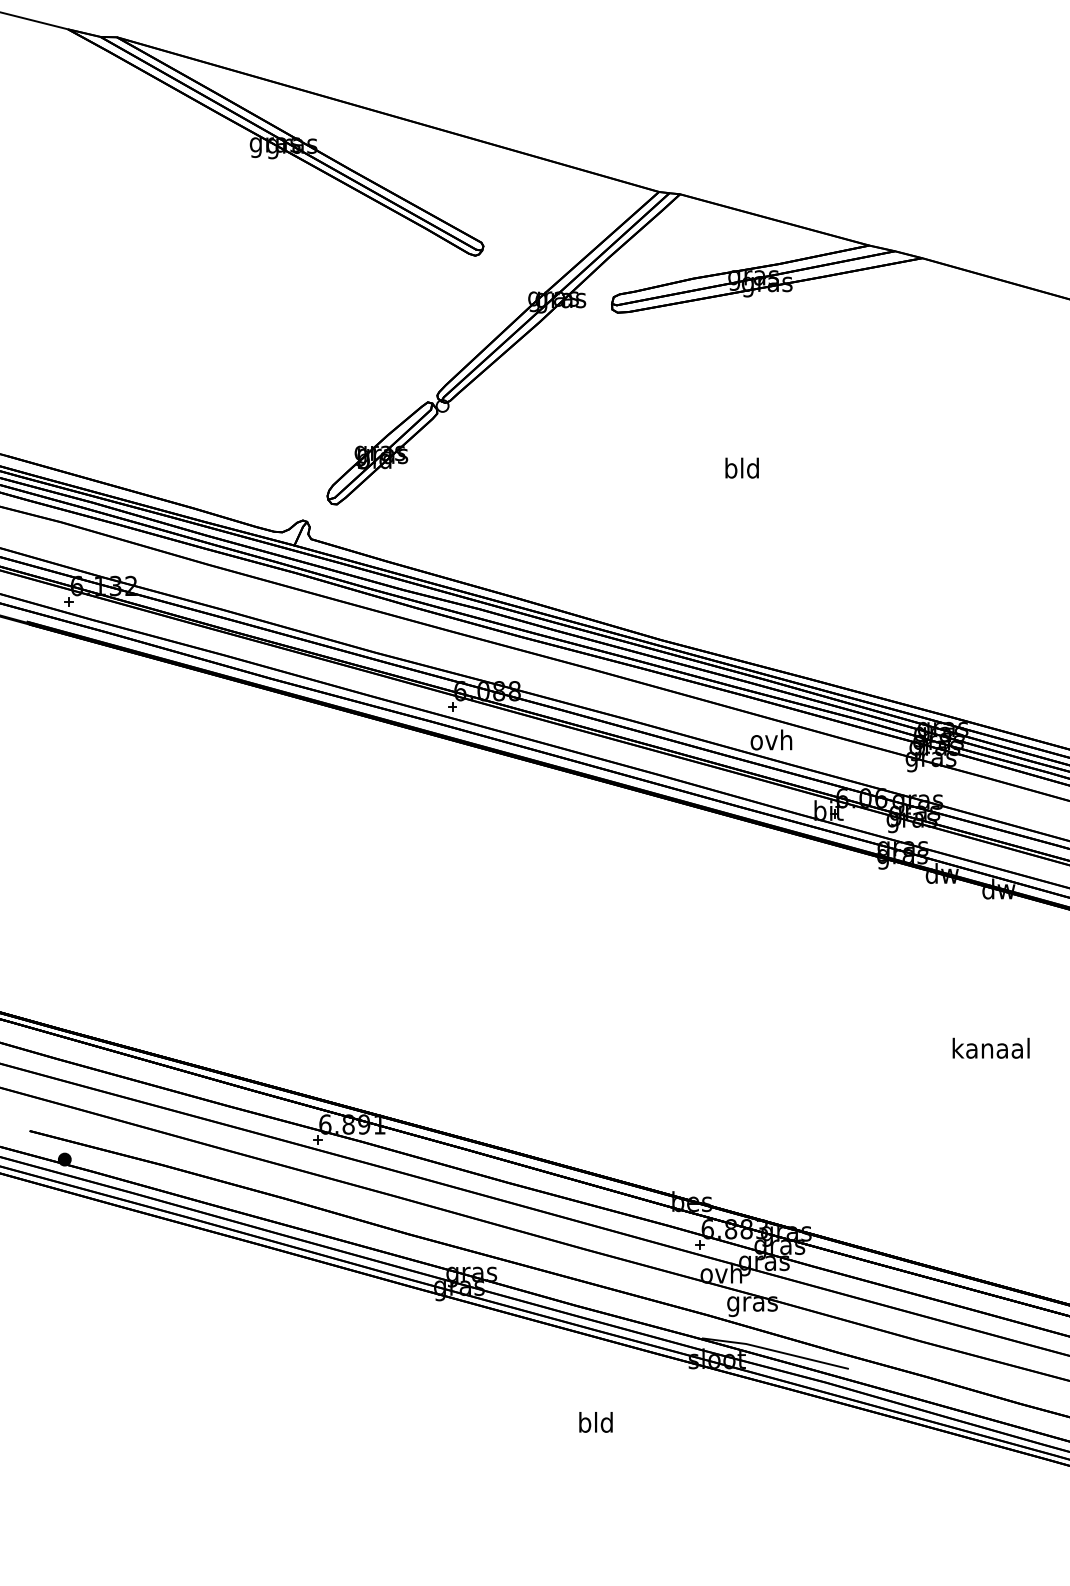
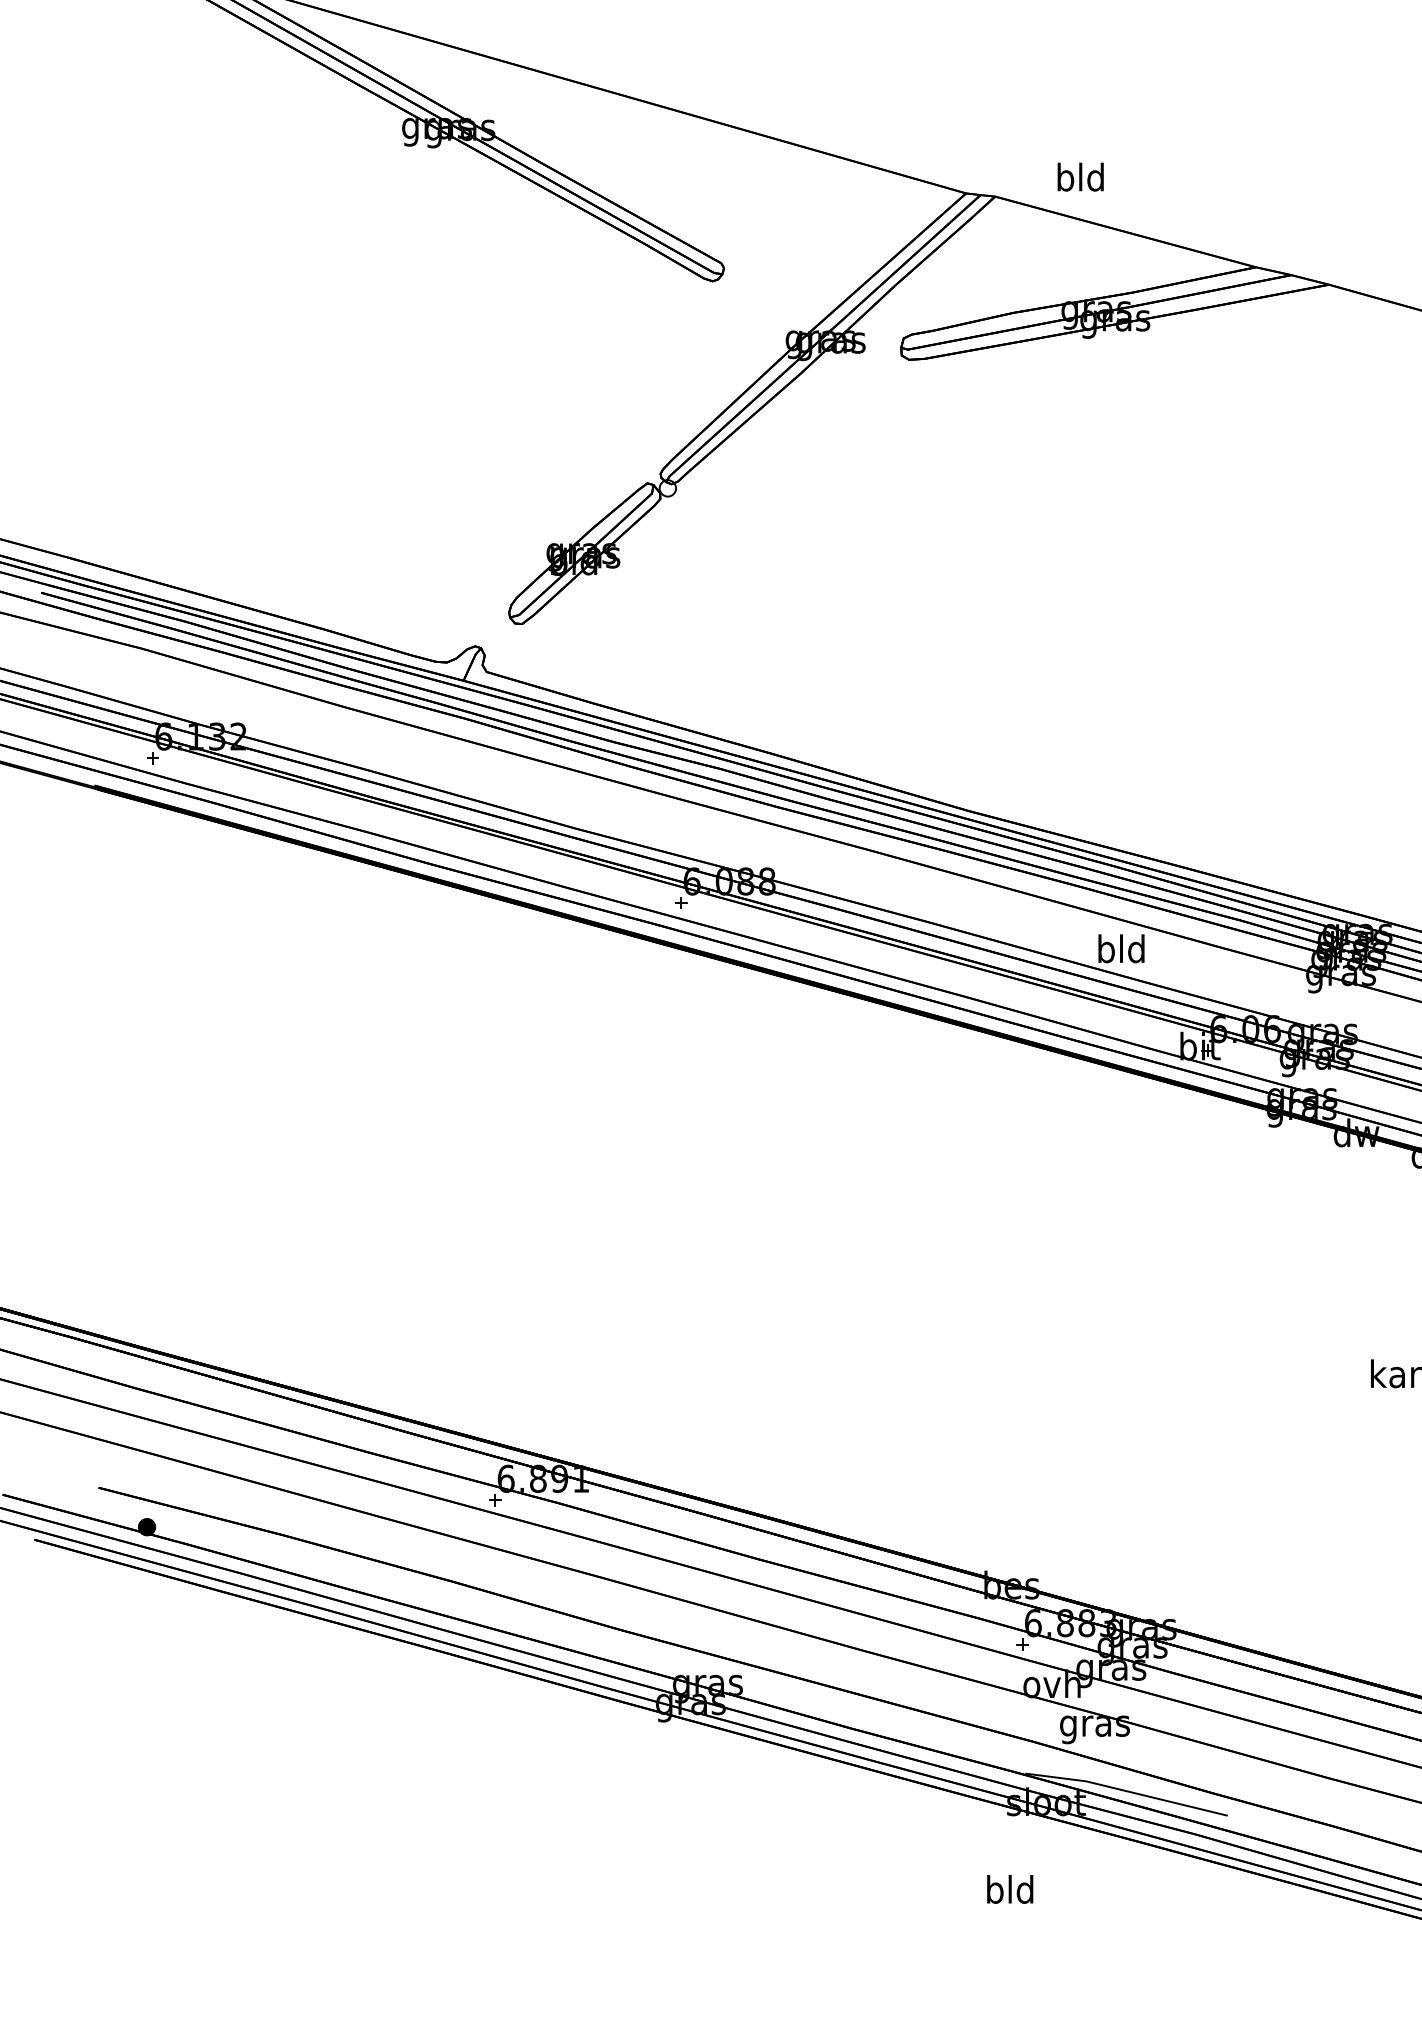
text: (741, 467) -> (1079, 176), moved
text: (771, 739) -> (1121, 948), ovh -> bld
text: (595, 1422) -> (1009, 1889), moved

